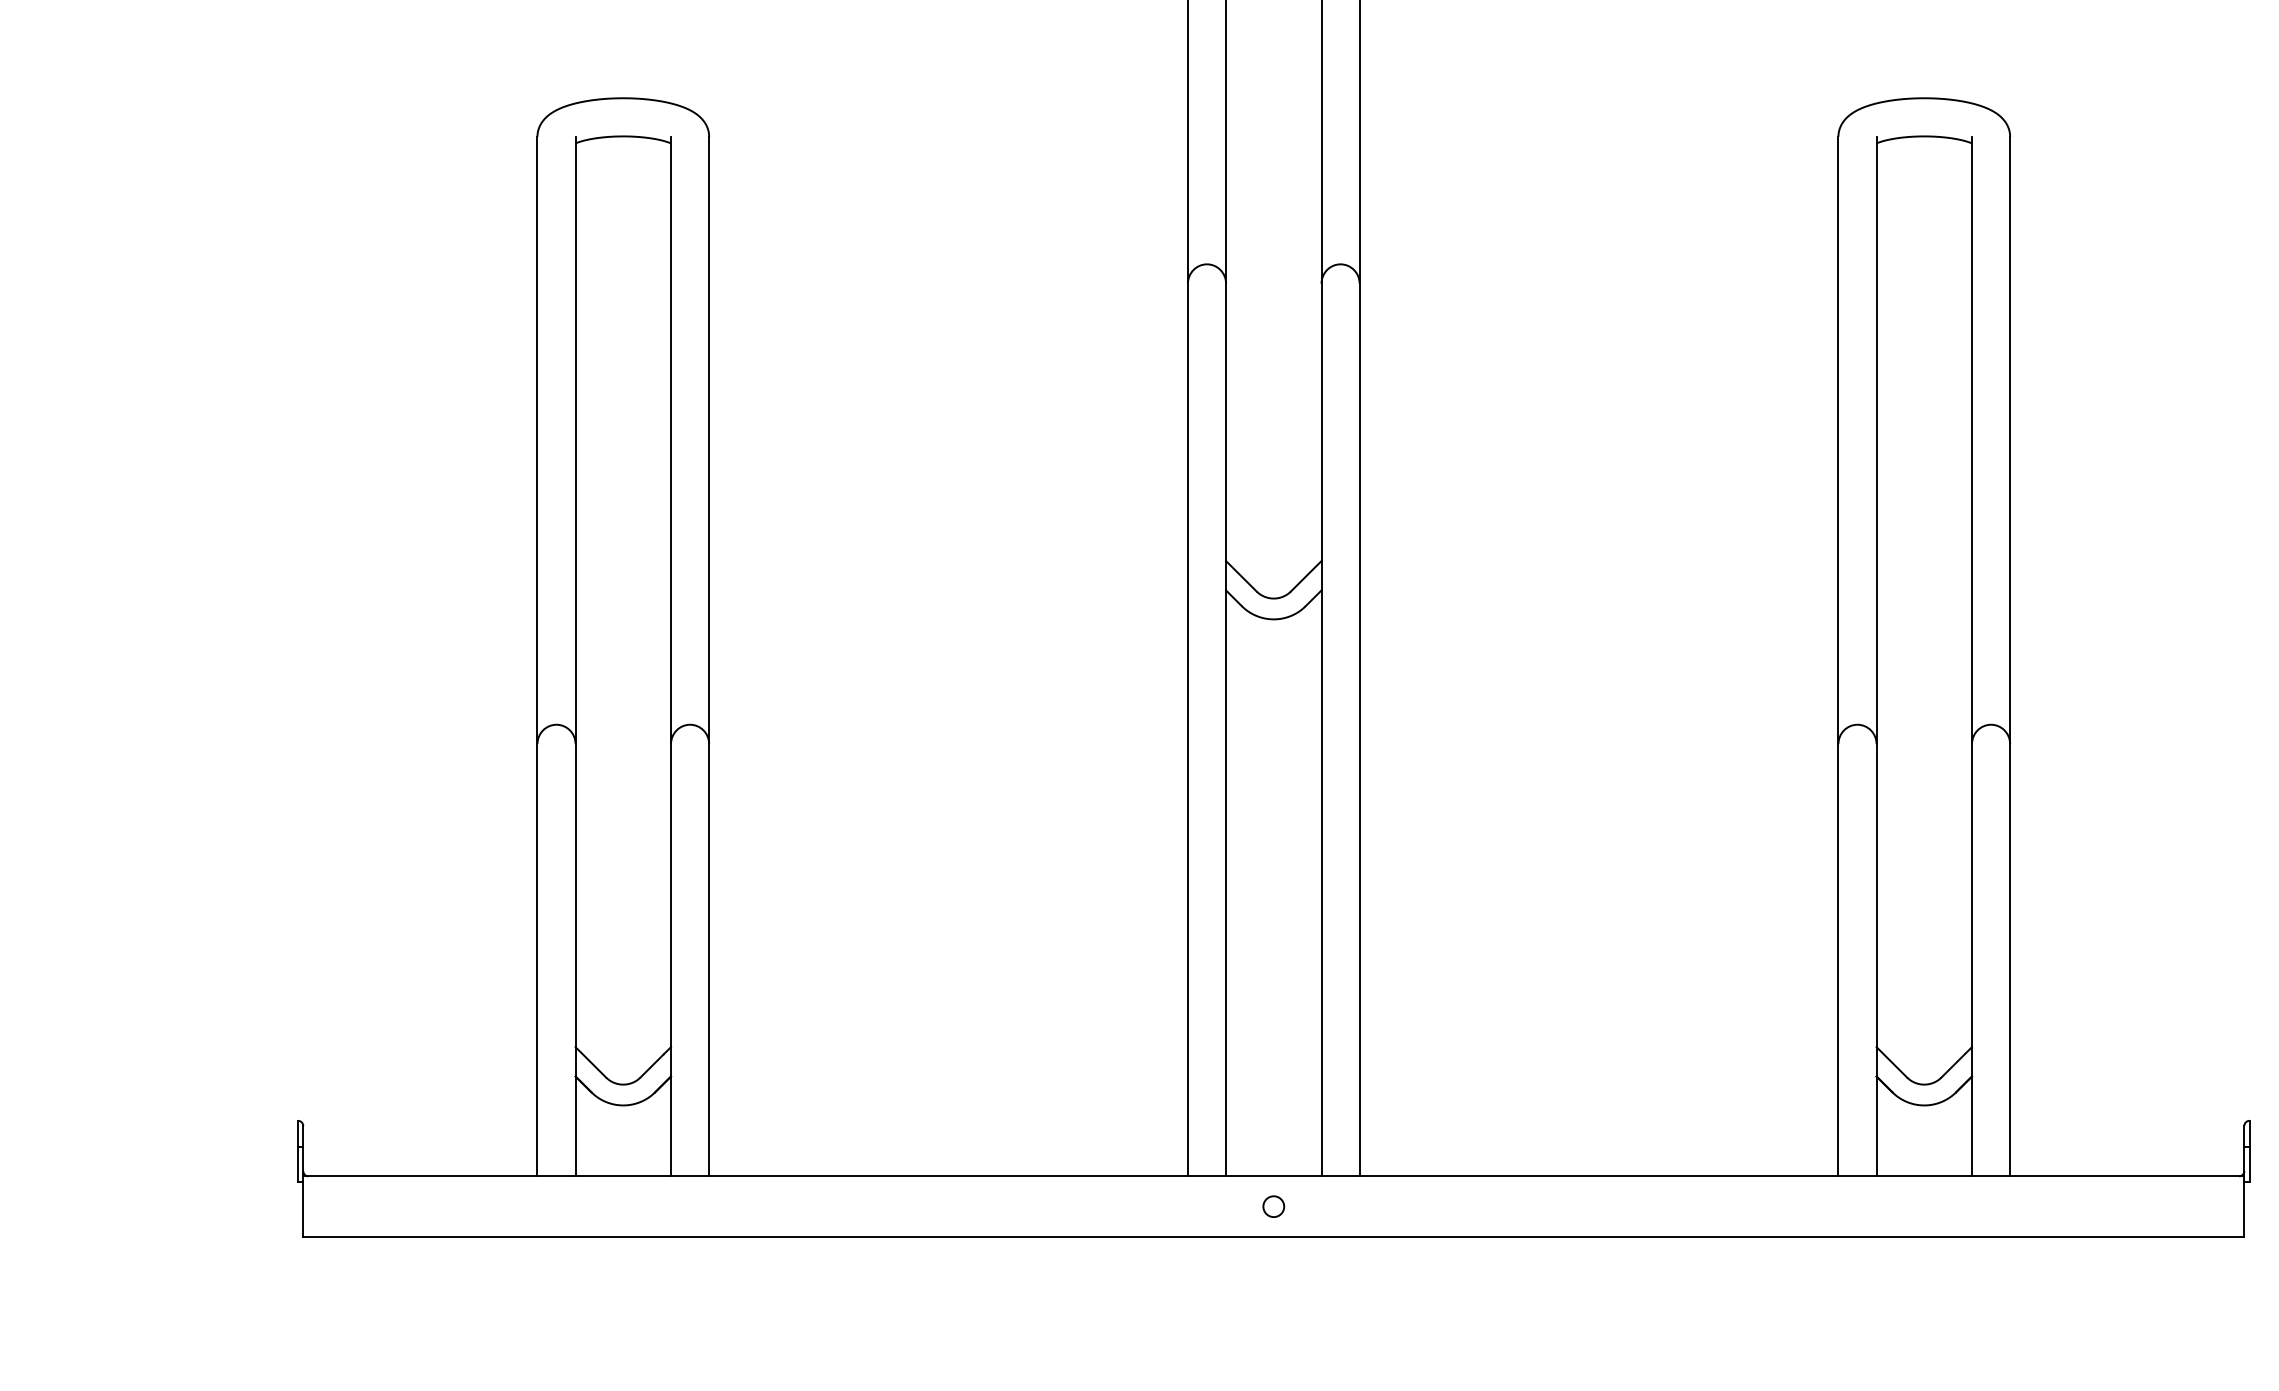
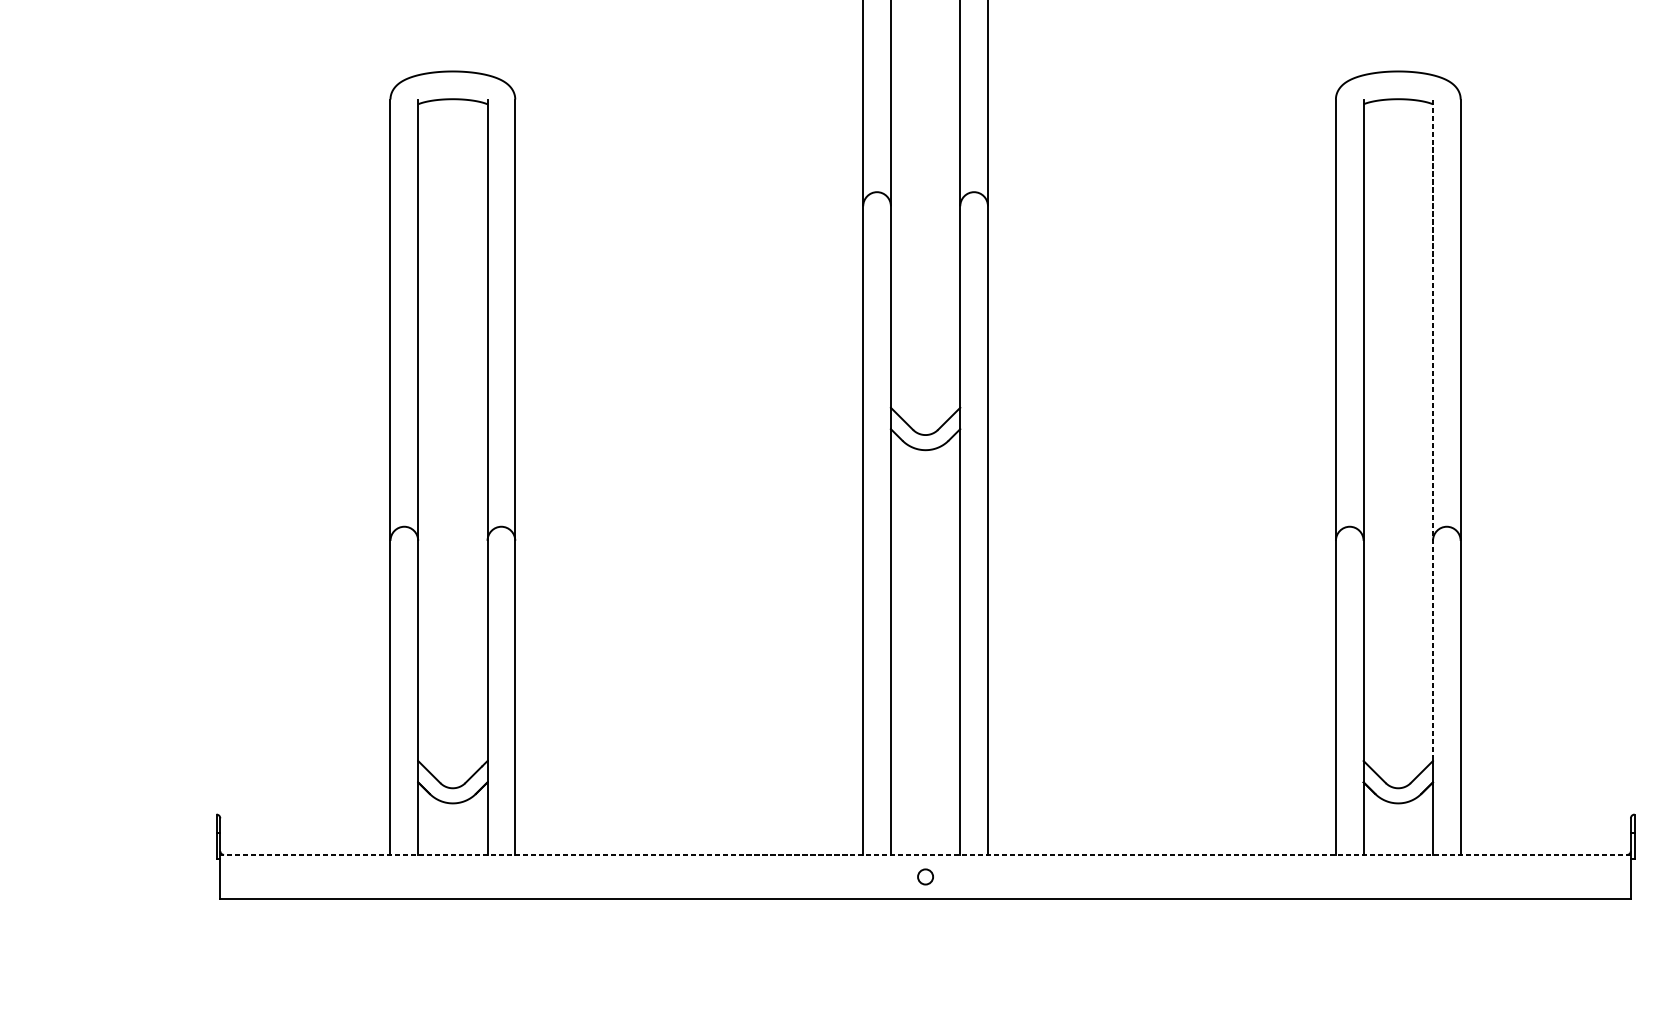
line: (1971, 592) -> (1432, 430), solid -> dashed
line: (1273, 1176) -> (925, 855), solid -> dashed

